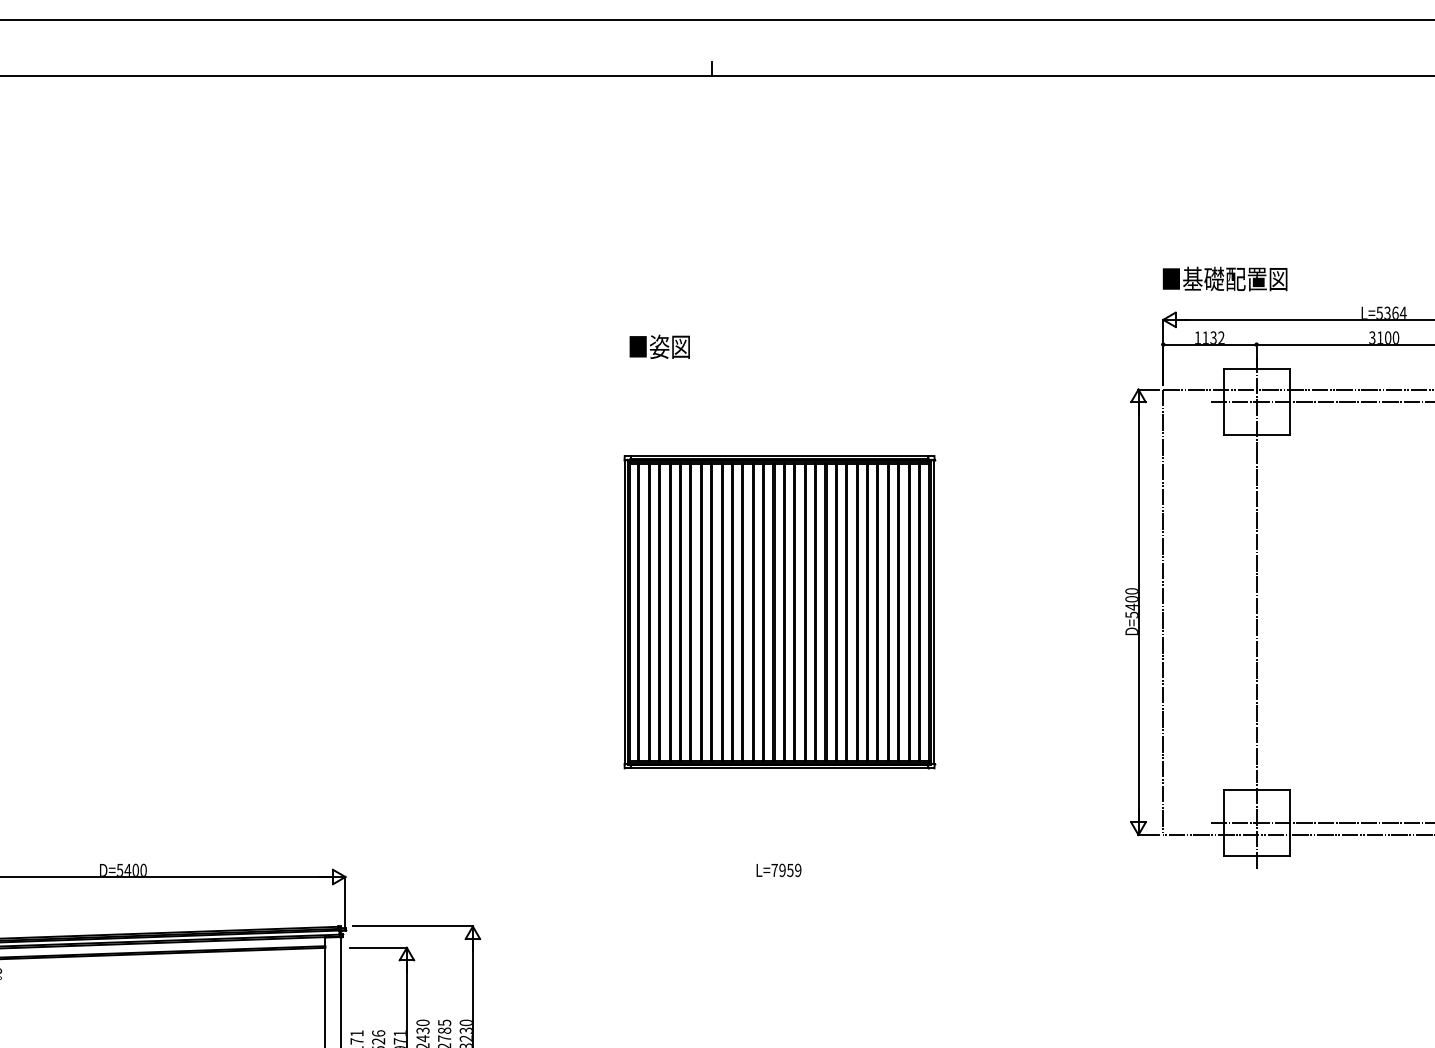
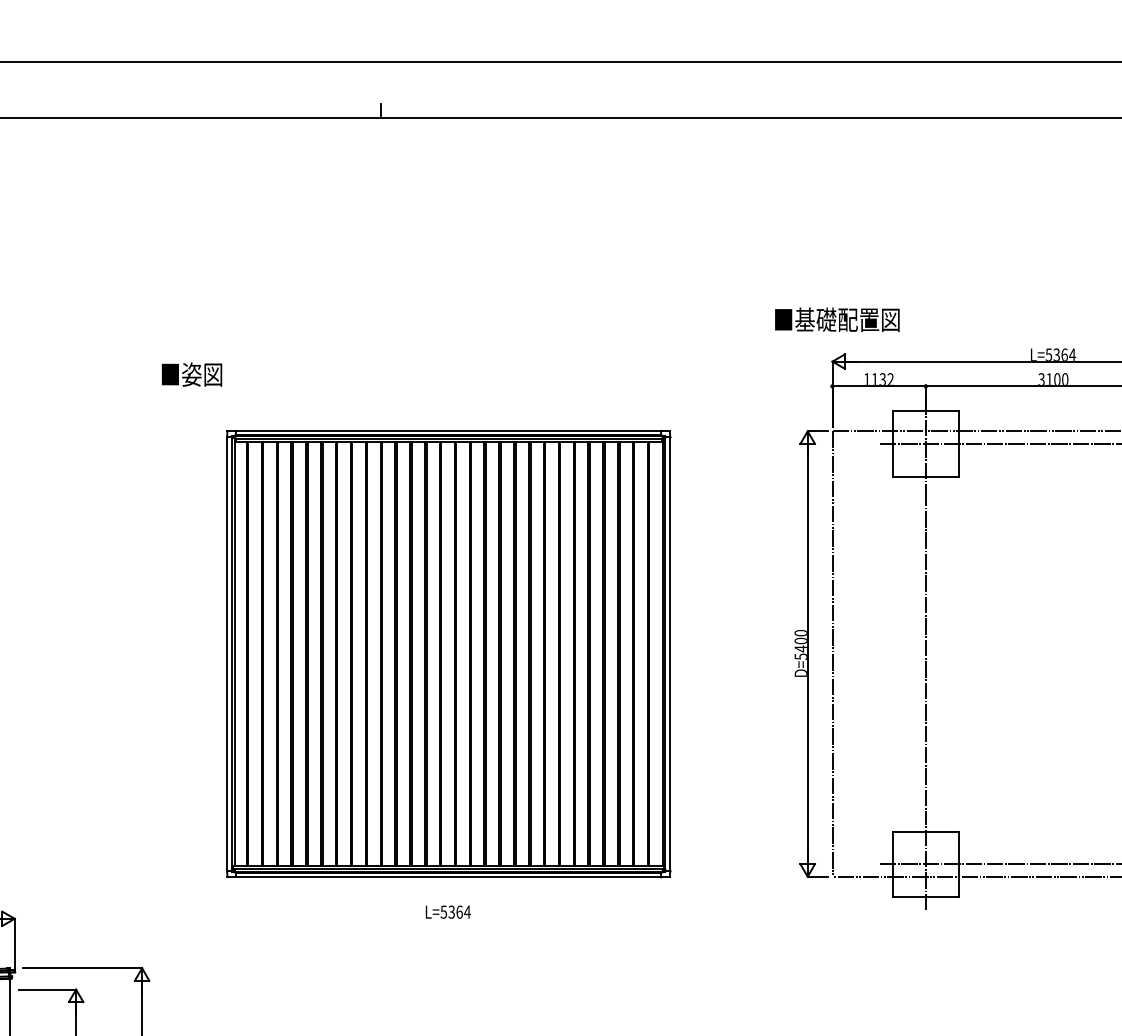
text: (1224, 278) -> (836, 319), moved
text: (659, 346) -> (191, 374), moved
part: (779, 612) -> (448, 654), size x1.43
text: (786, 870) -> (455, 912), L=7959 -> L=5364

